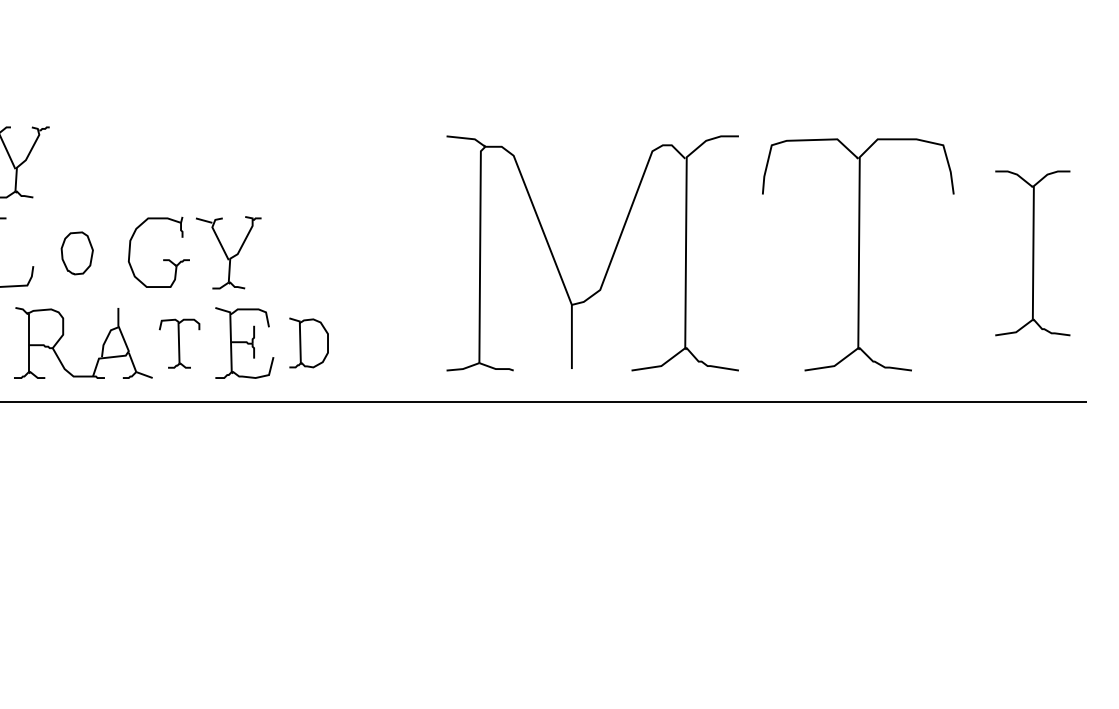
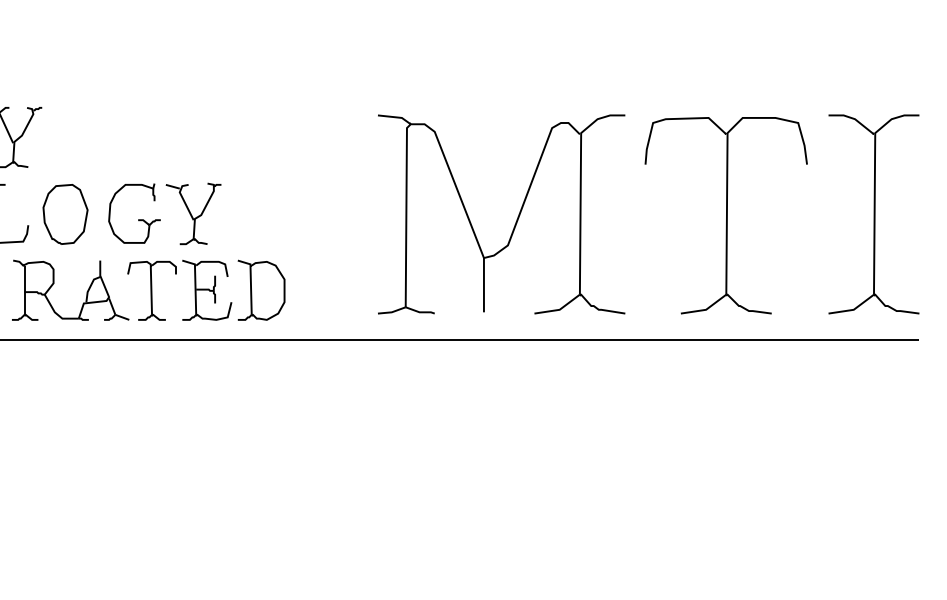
part: (77, 253) -> (65, 214), size x1.67
part: (1032, 253) -> (873, 214), size x1.43
part: (308, 342) -> (261, 289), size x1.43
part: (178, 343) -> (151, 290), size x1.43

